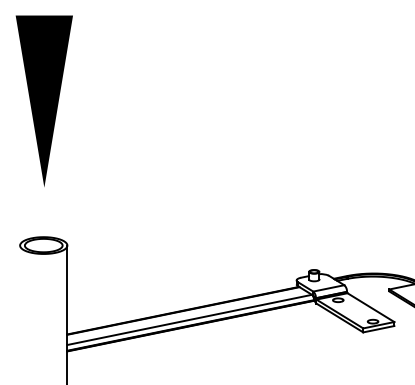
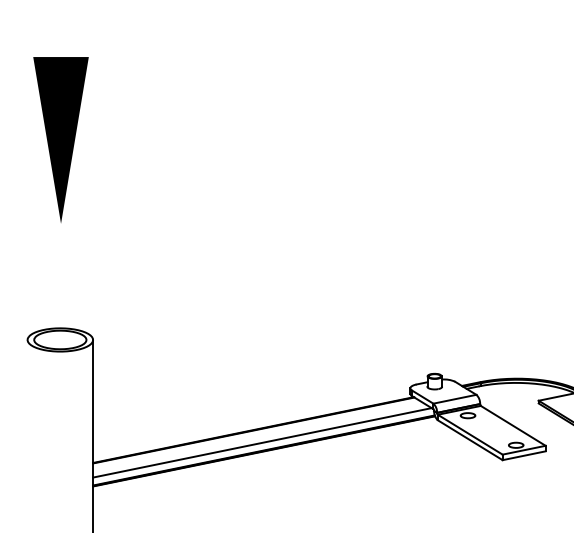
part: (43, 100) -> (59, 139), size x0.7

